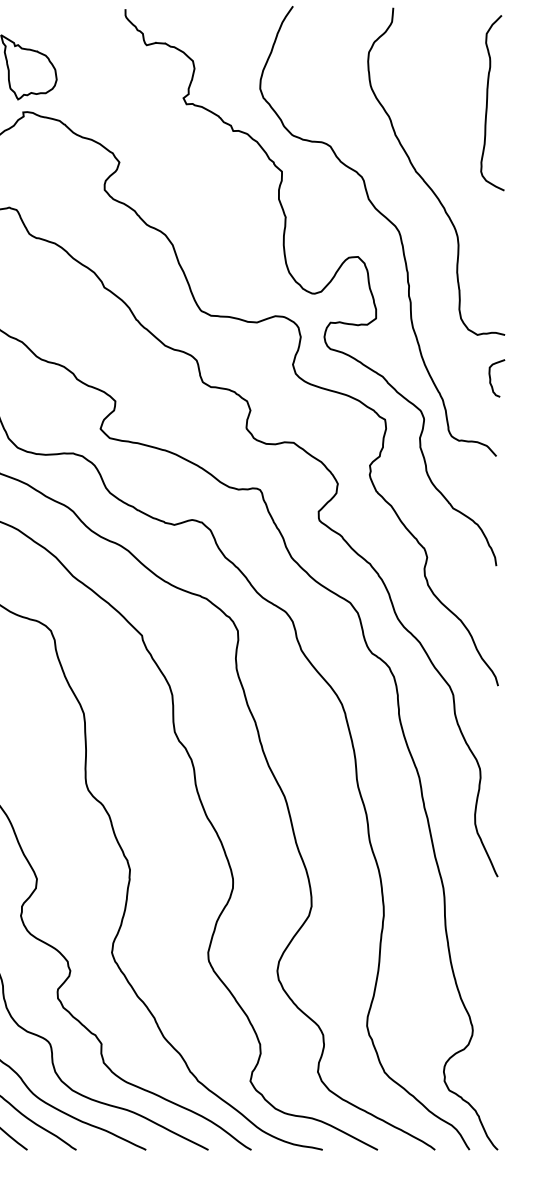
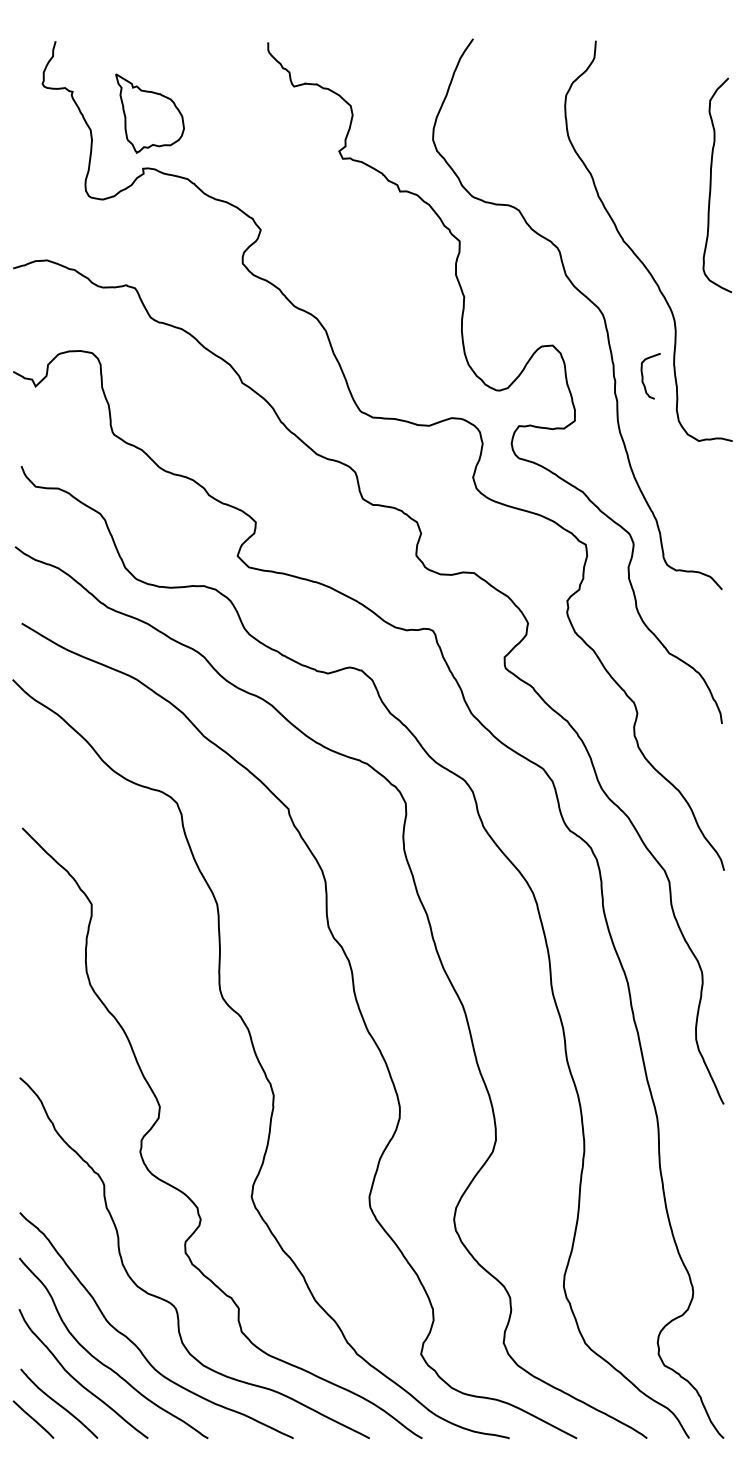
curve: (487, 103) -> (711, 185), moved
curve: (491, 378) -> (643, 376), moved

